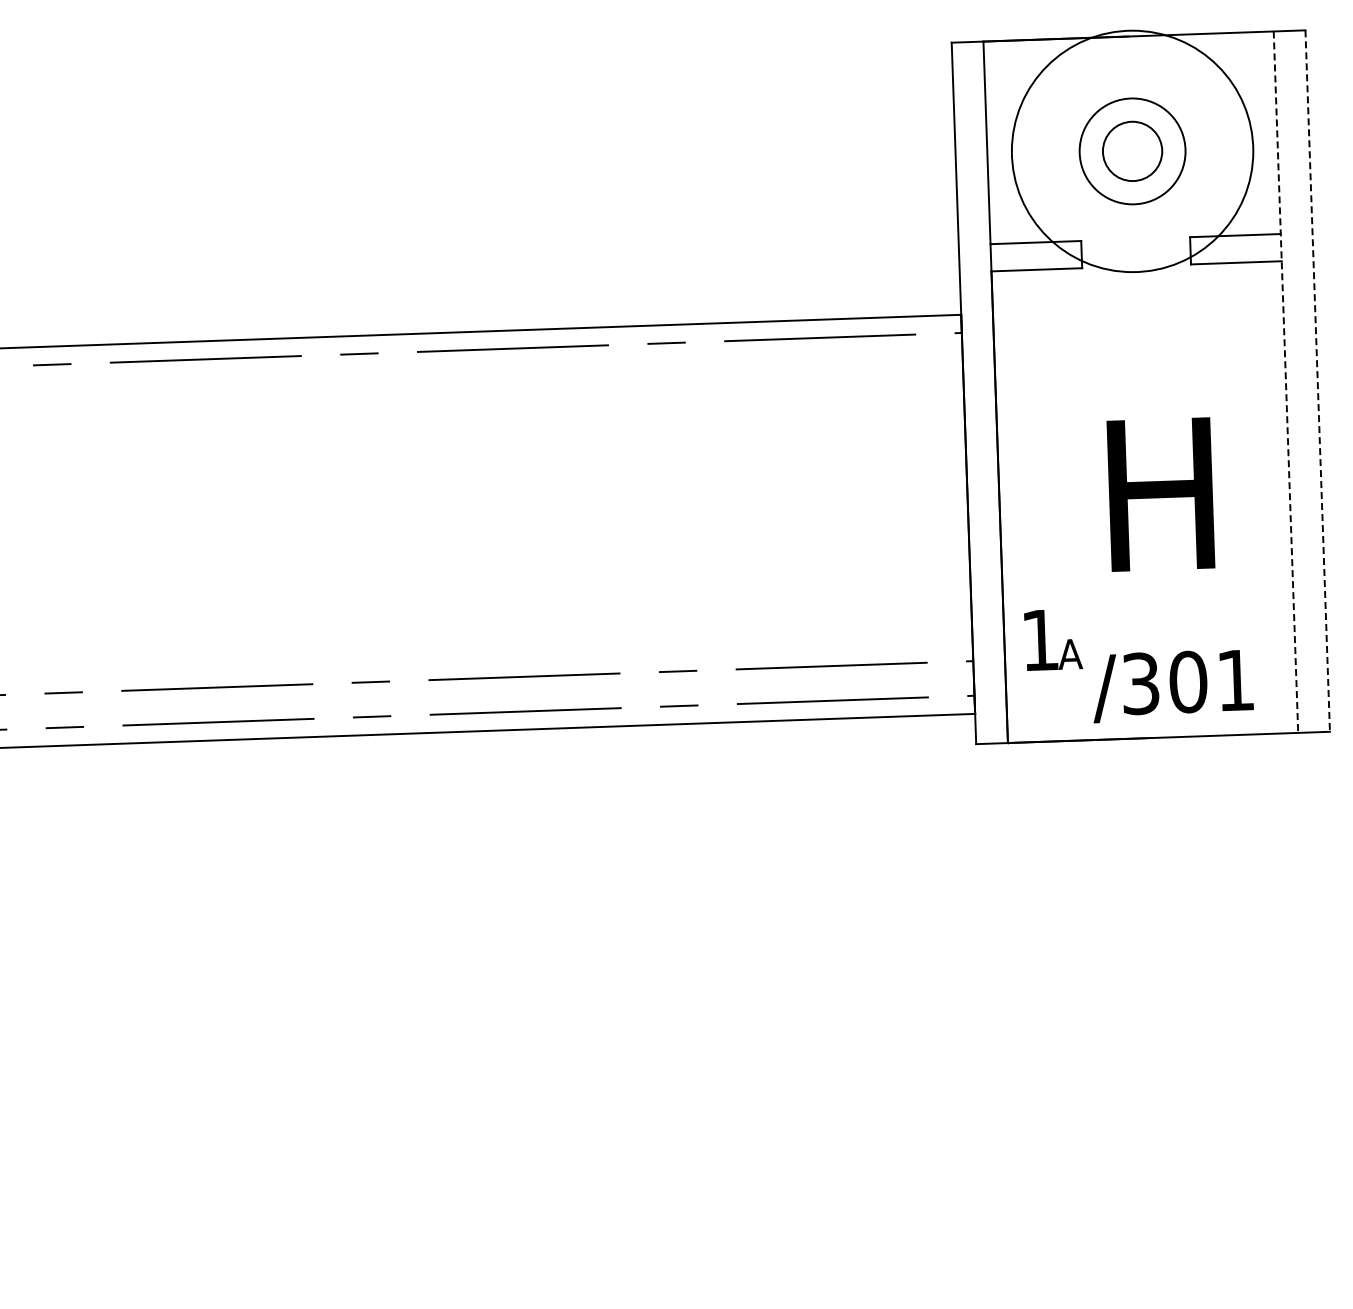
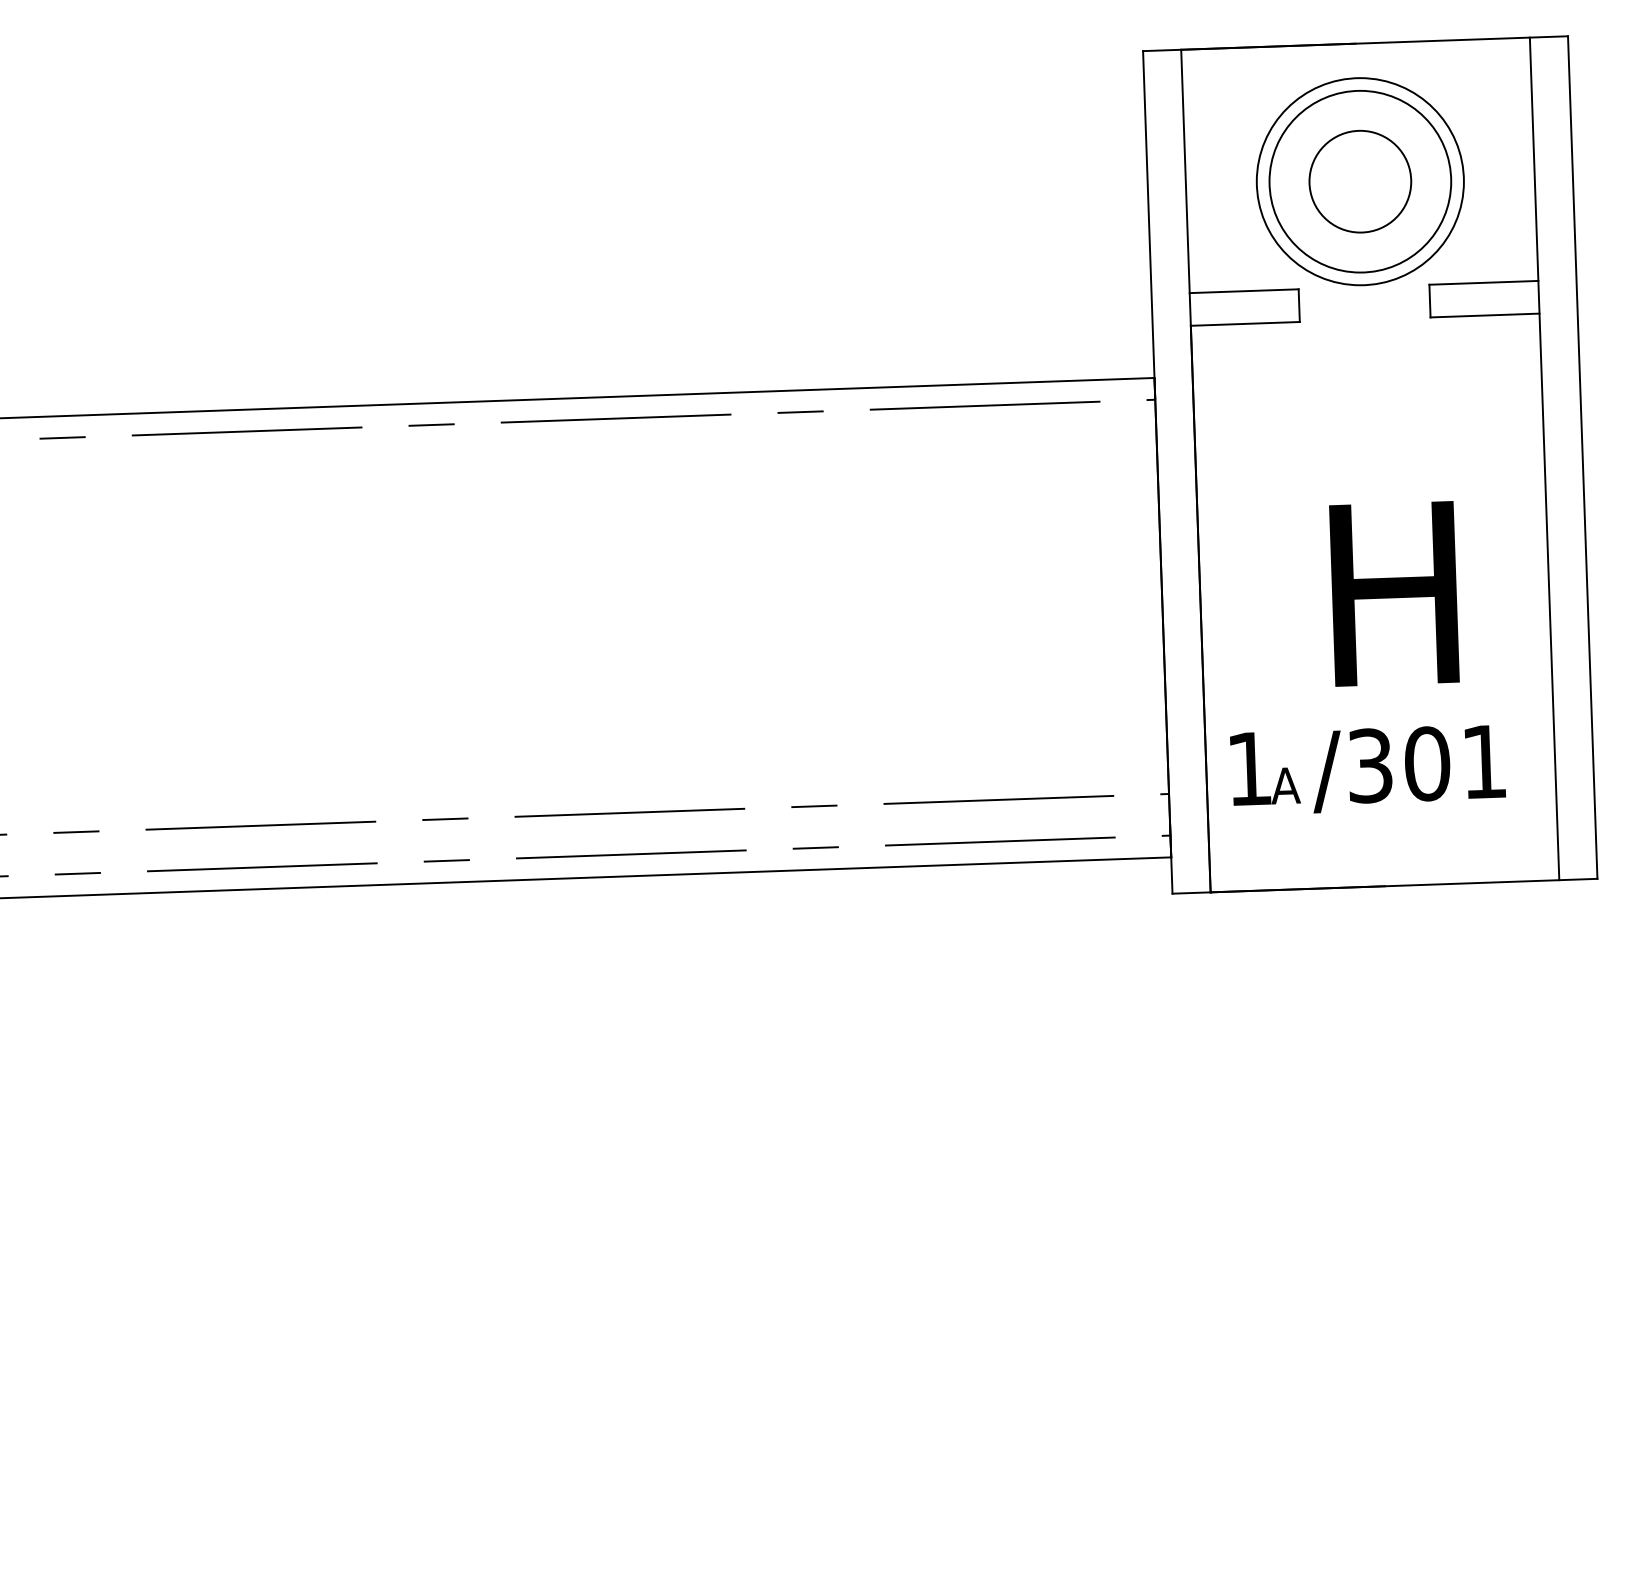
circle: (1132, 151) -> (1360, 181), size x0.71
circle: (1132, 151) -> (1360, 181), size x1.43
circle: (1132, 151) -> (1360, 181), size x1.43
line: (1317, 381) -> (1582, 458), dashed -> solid
line: (1285, 382) -> (1544, 459), dashed -> solid
text: (1173, 686) -> (1409, 769), moved

